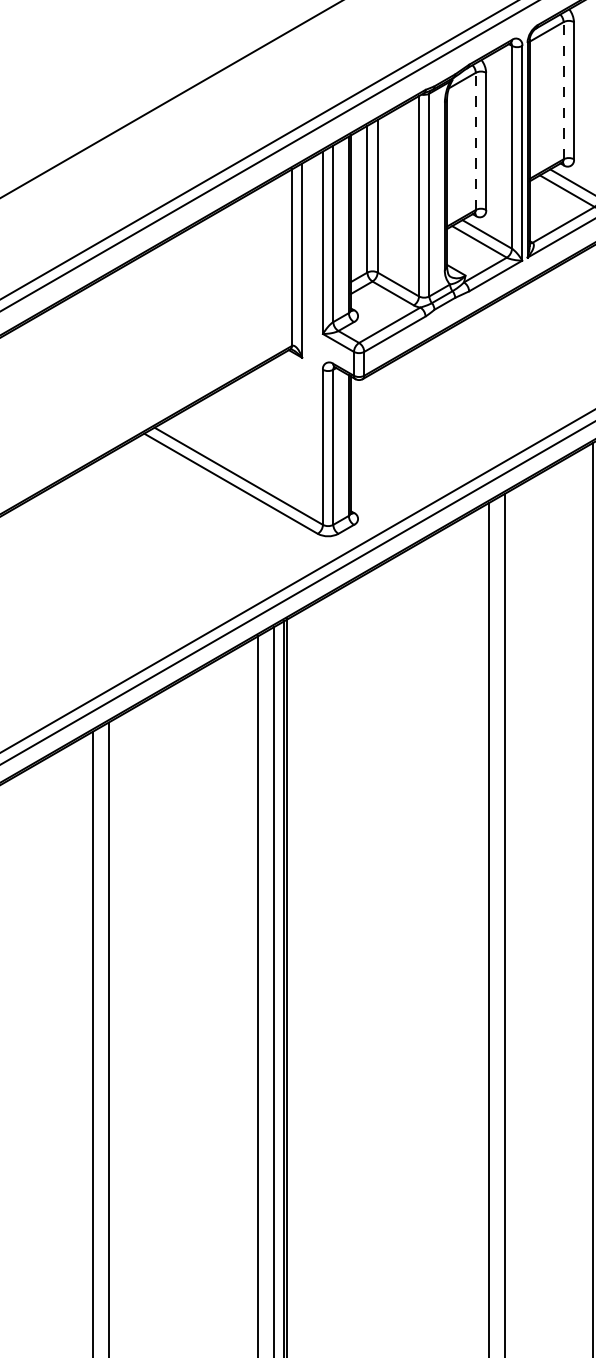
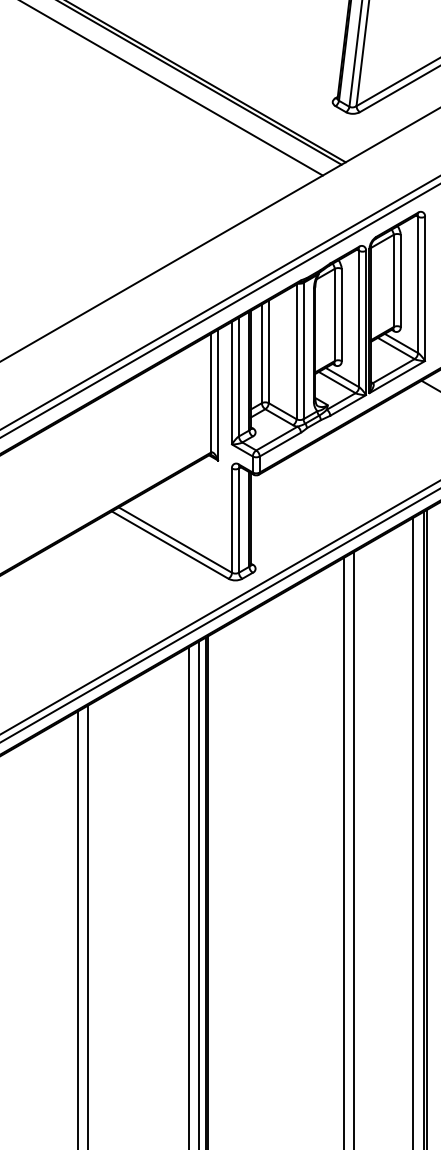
line: (563, 90) -> (393, 280), dashed -> solid
line: (475, 140) -> (334, 314), dashed -> solid

